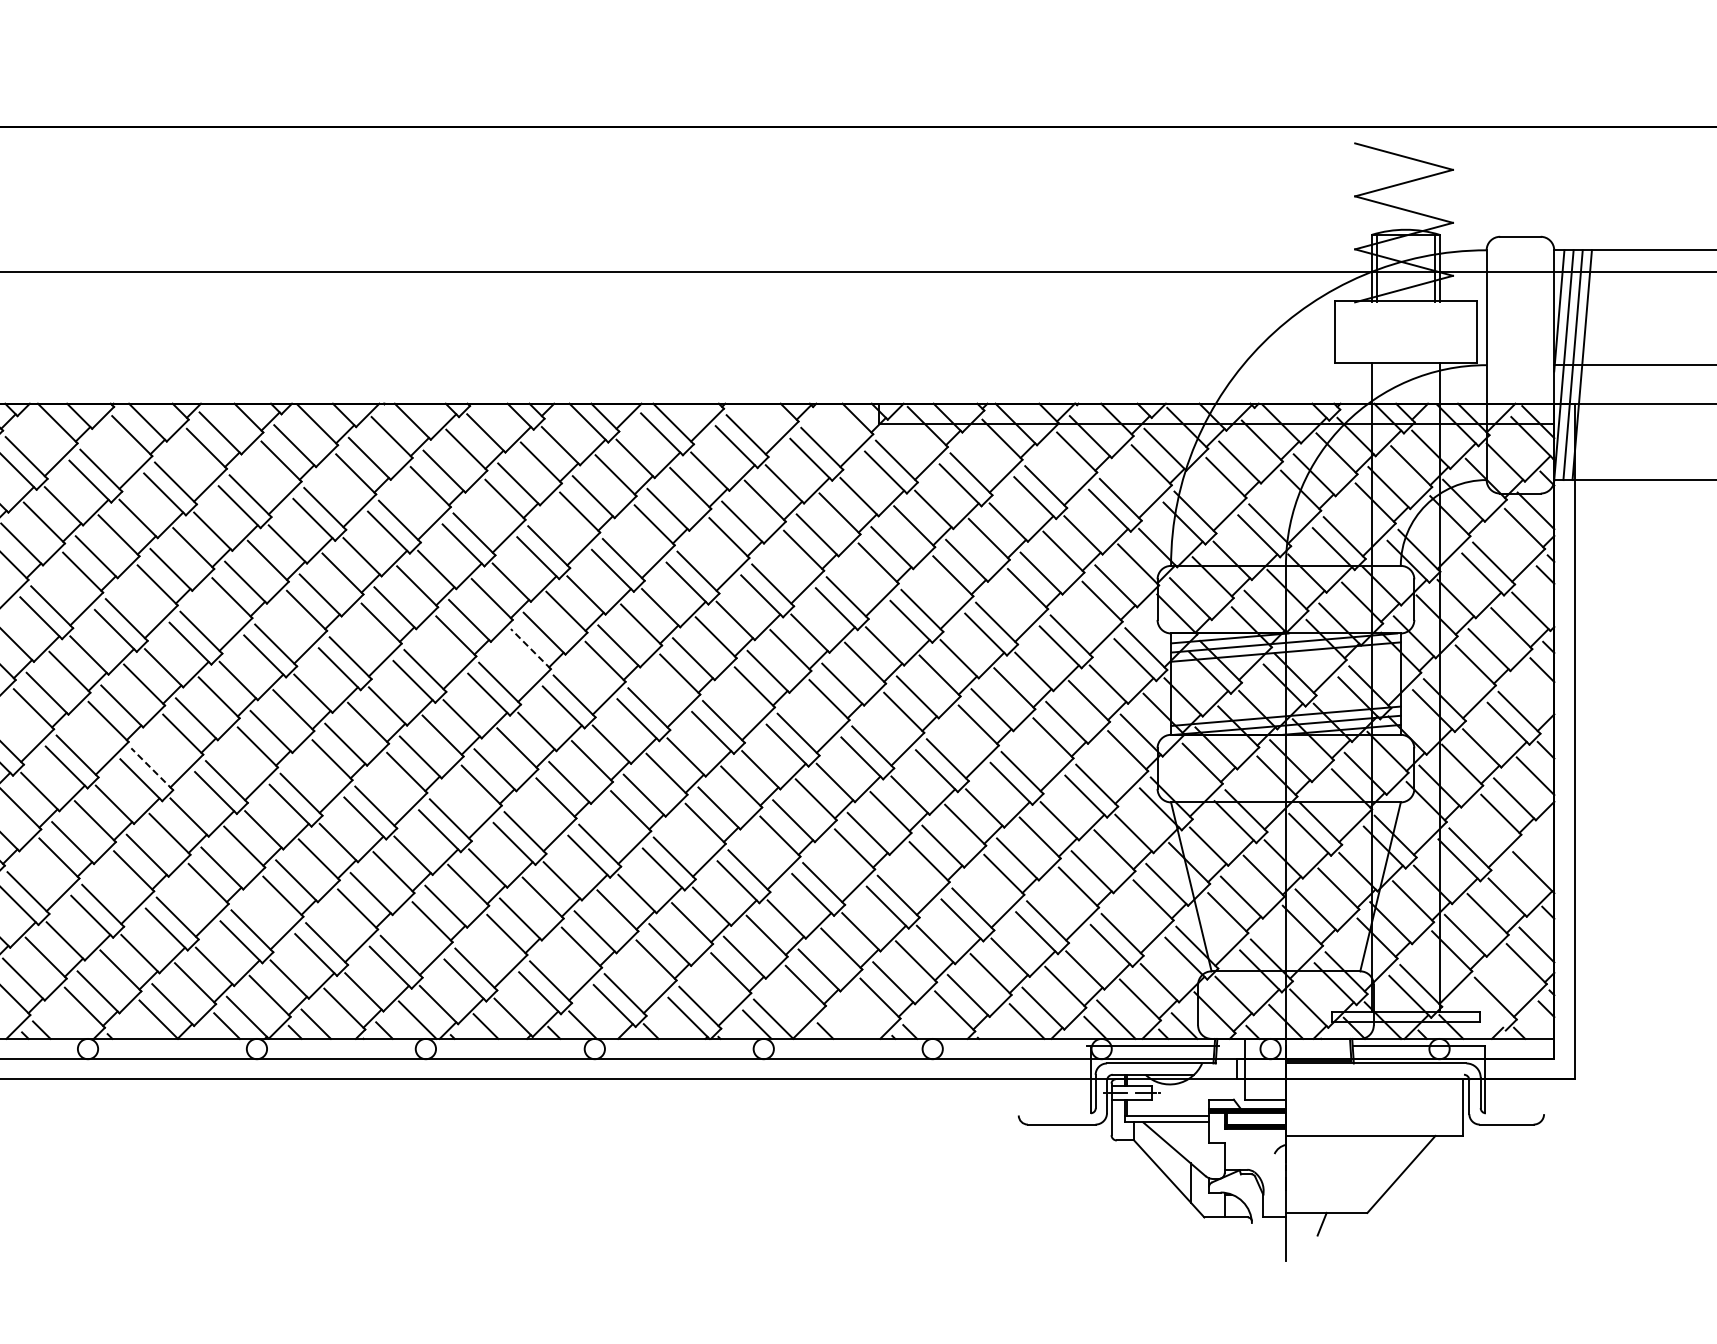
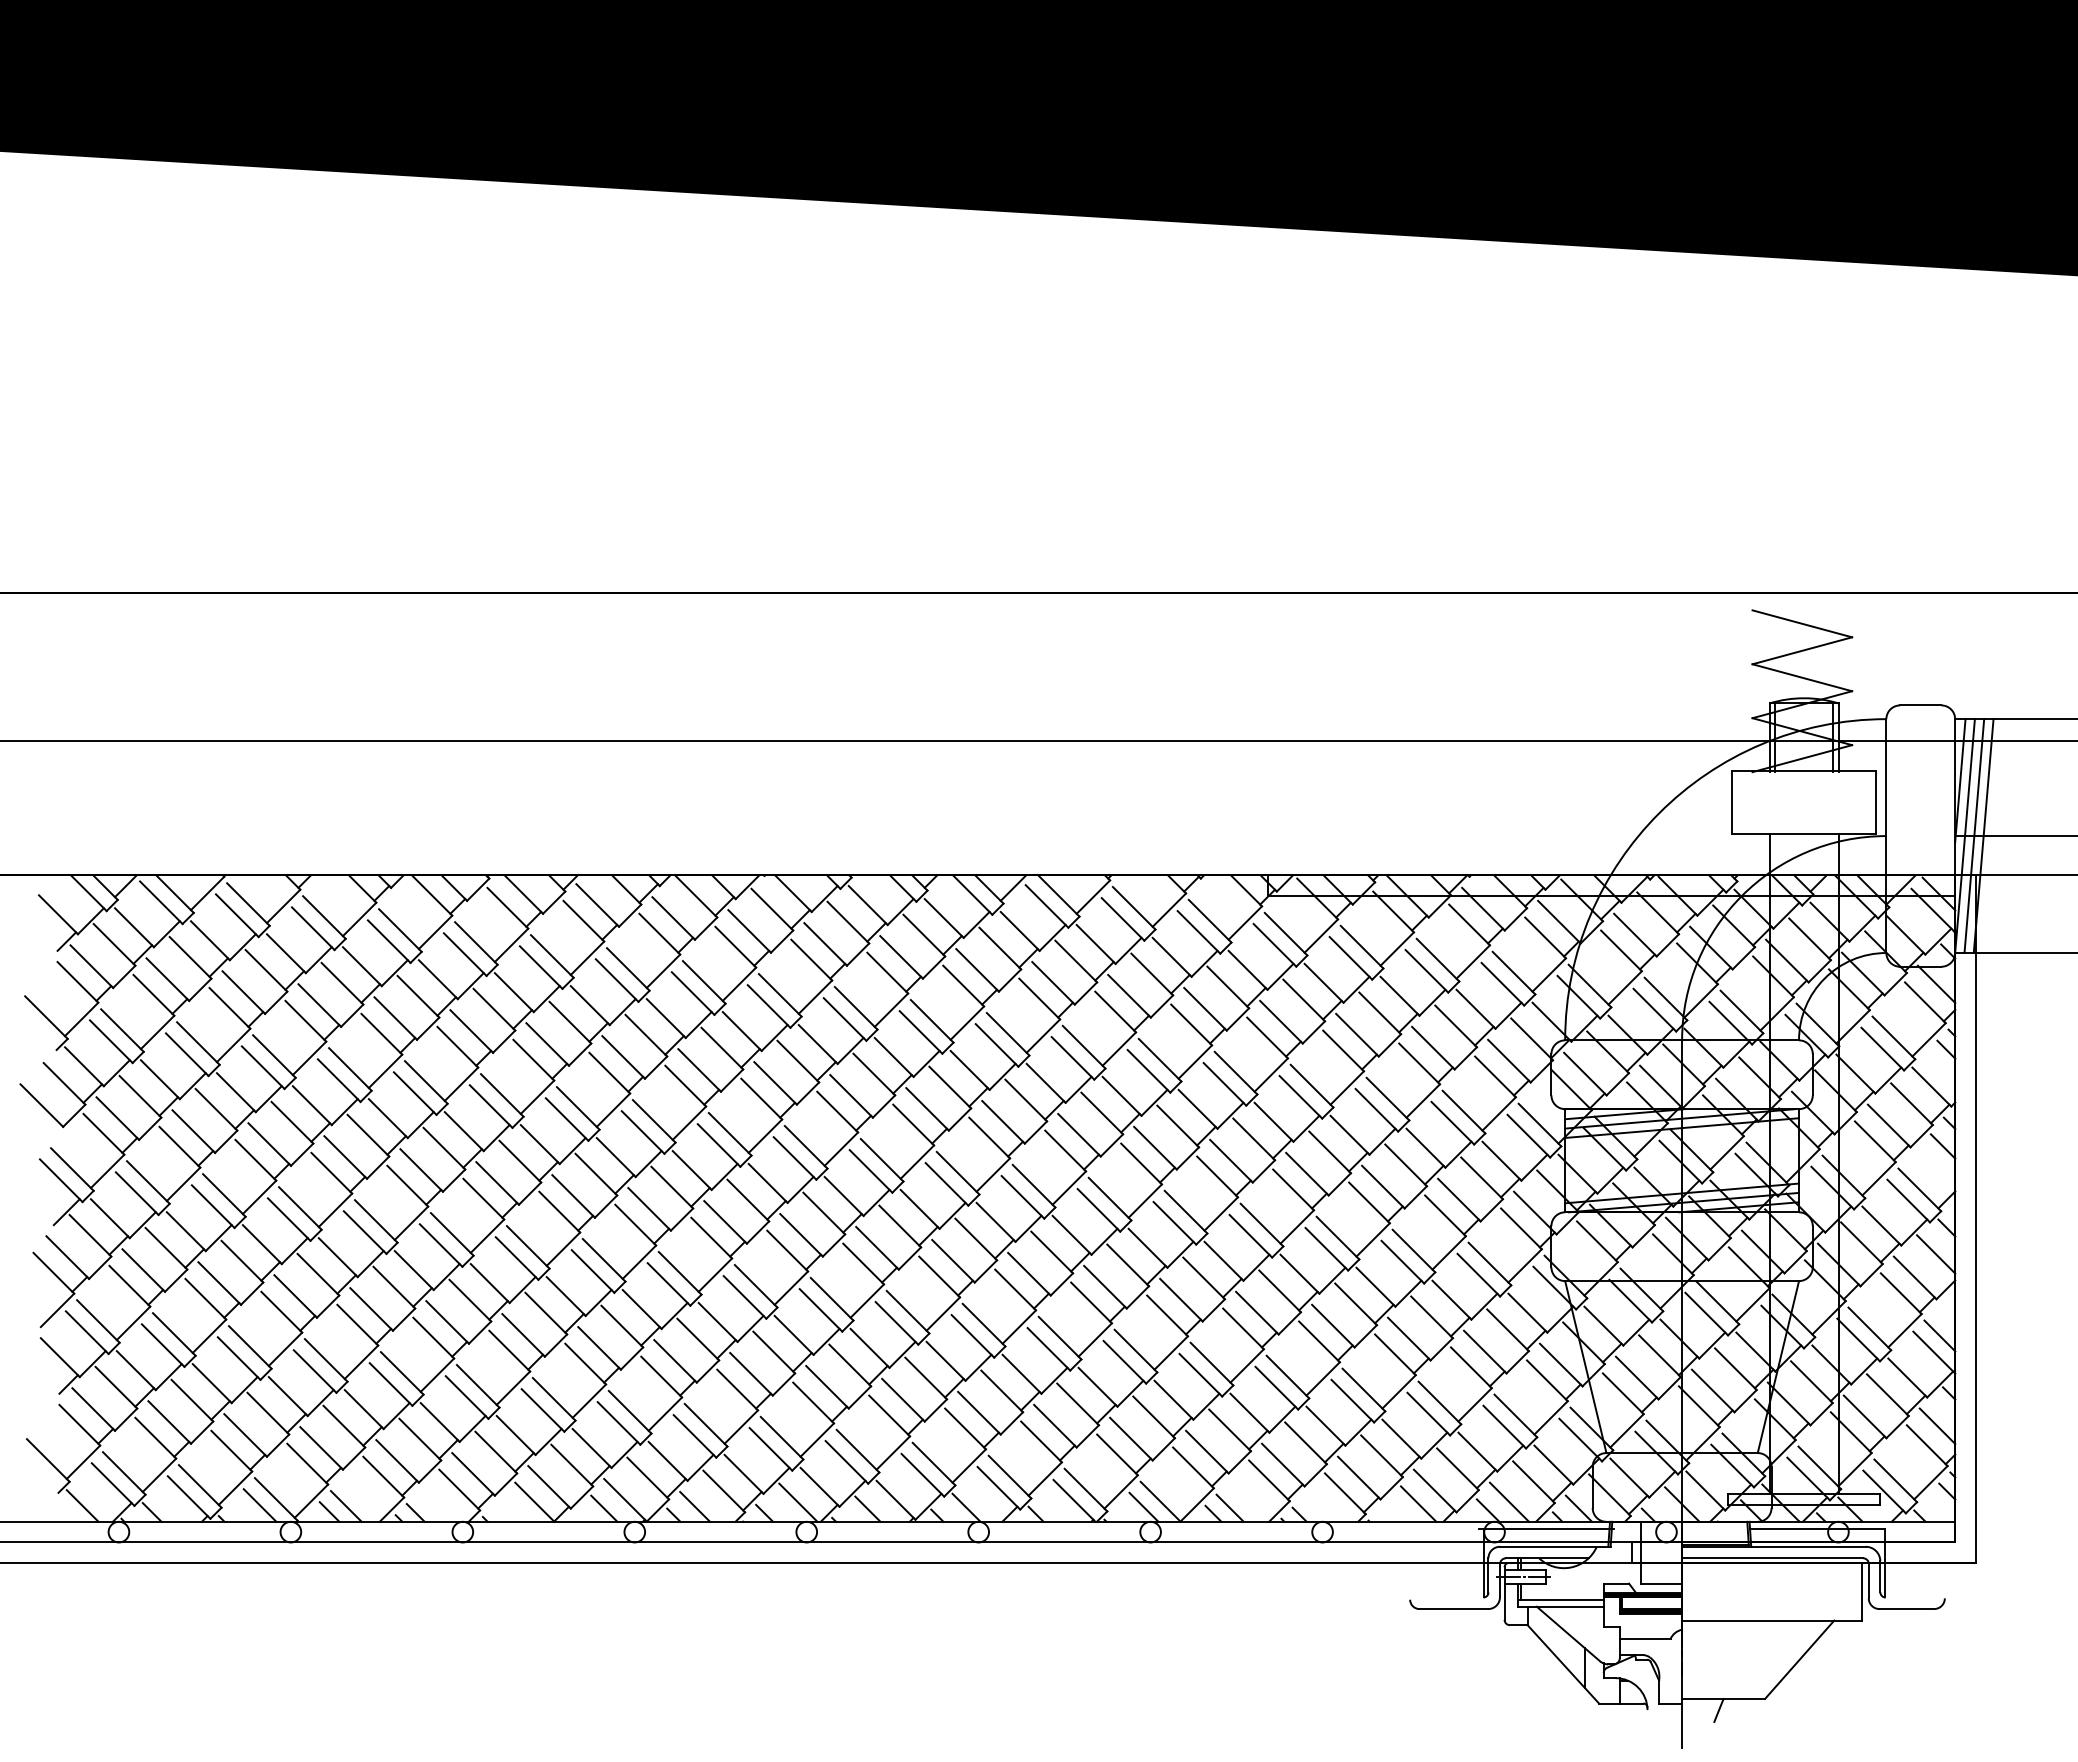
line: (530, 649) -> (913, 1125), dashed -> solid
line: (151, 769) -> (527, 1247), dashed -> solid
line: (1538, 855) -> (1939, 1335), added
line: (1484, 1009) -> (1884, 1491), added
line: (841, 1024) -> (1229, 1507), added
line: (1374, 1074) -> (1772, 1558), added
line: (1249, 1154) -> (1644, 1639), added

